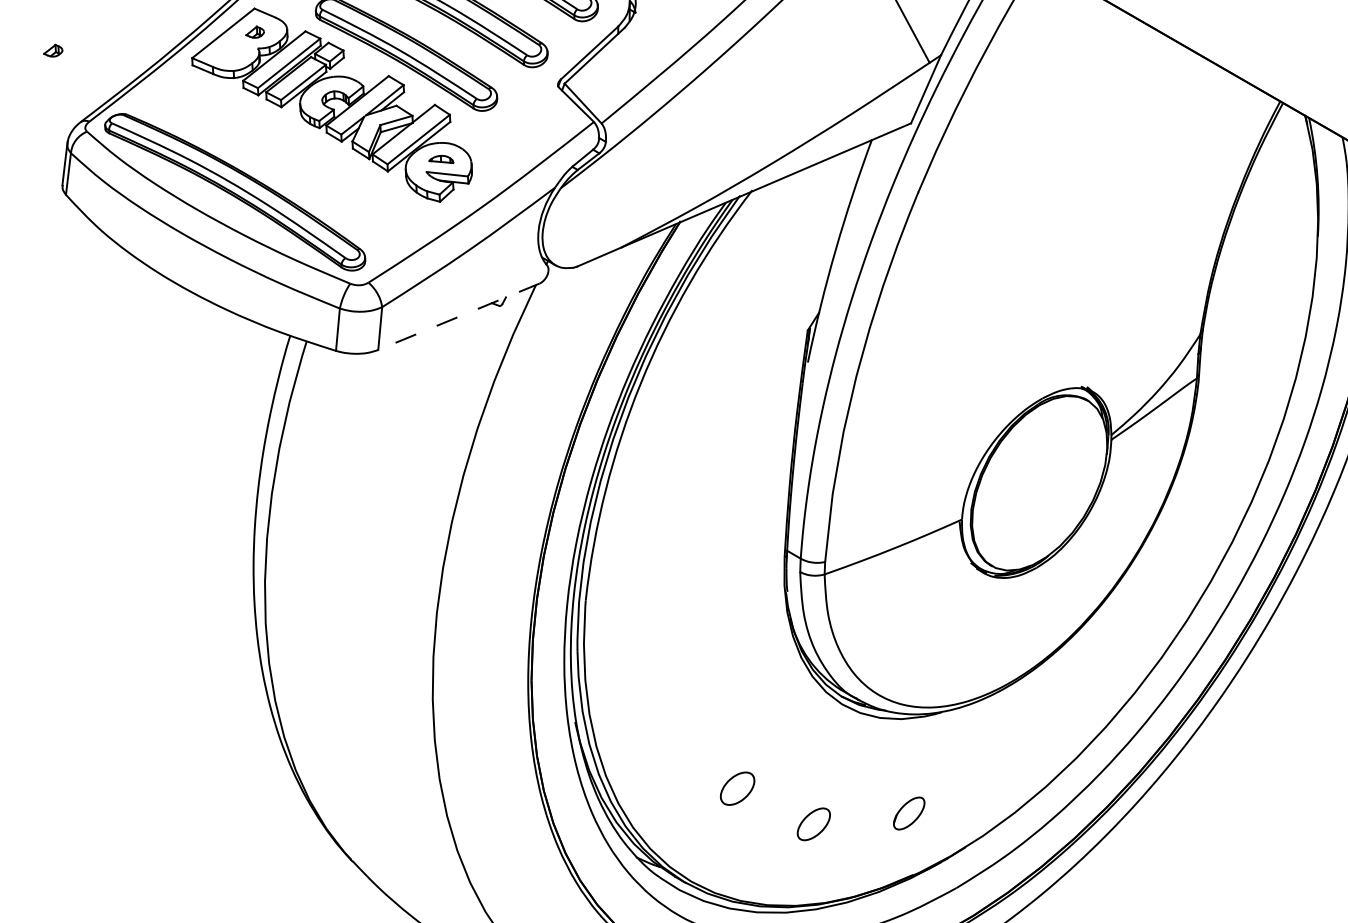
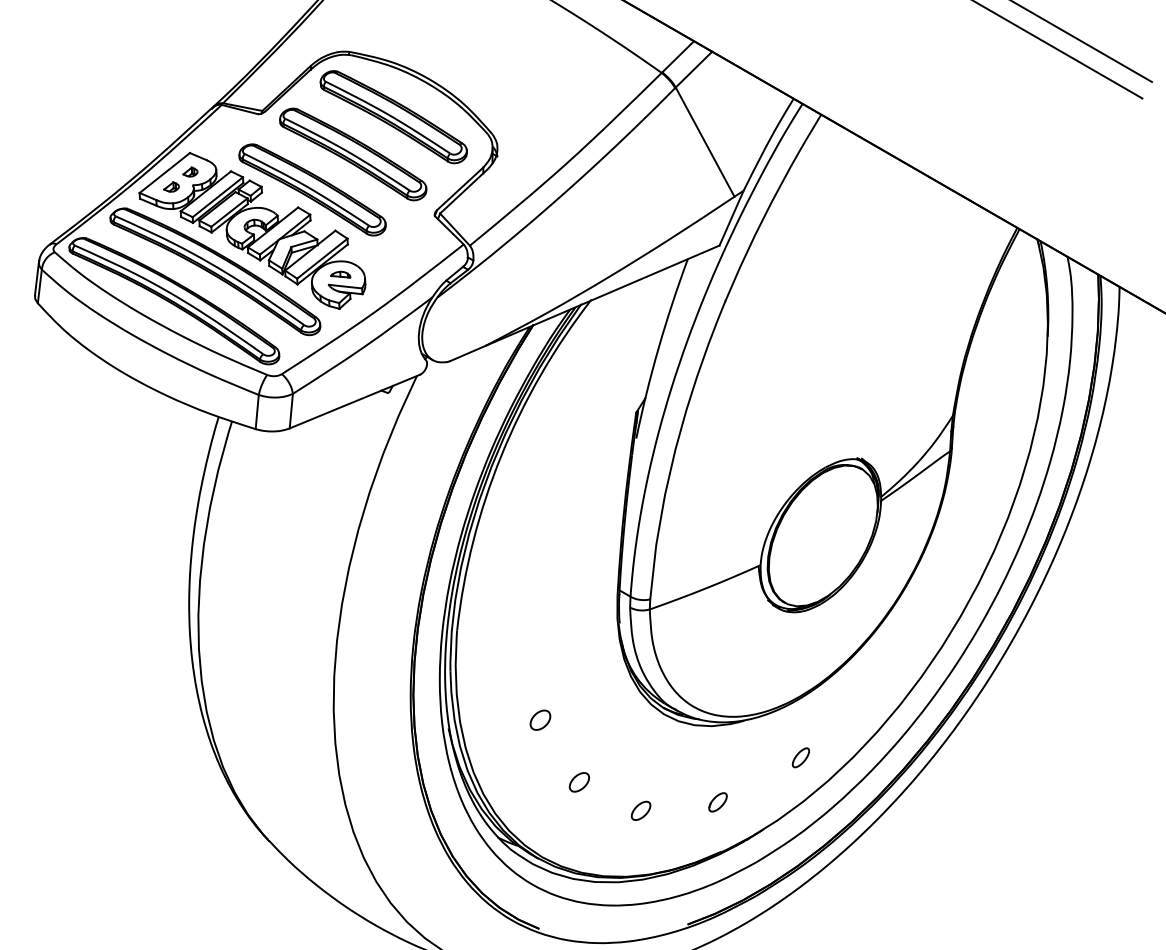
part: (53, 50) -> (171, 186), moved
part: (286, 155) -> (215, 271), added
line: (458, 316) -> (354, 401), dashed -> solid
part: (689, 710) -> (540, 719), added
part: (1011, 757) -> (800, 757), added
part: (736, 788) -> (578, 782), size x0.71
part: (908, 813) -> (717, 802), size x0.71
part: (813, 823) -> (640, 810), size x0.71

